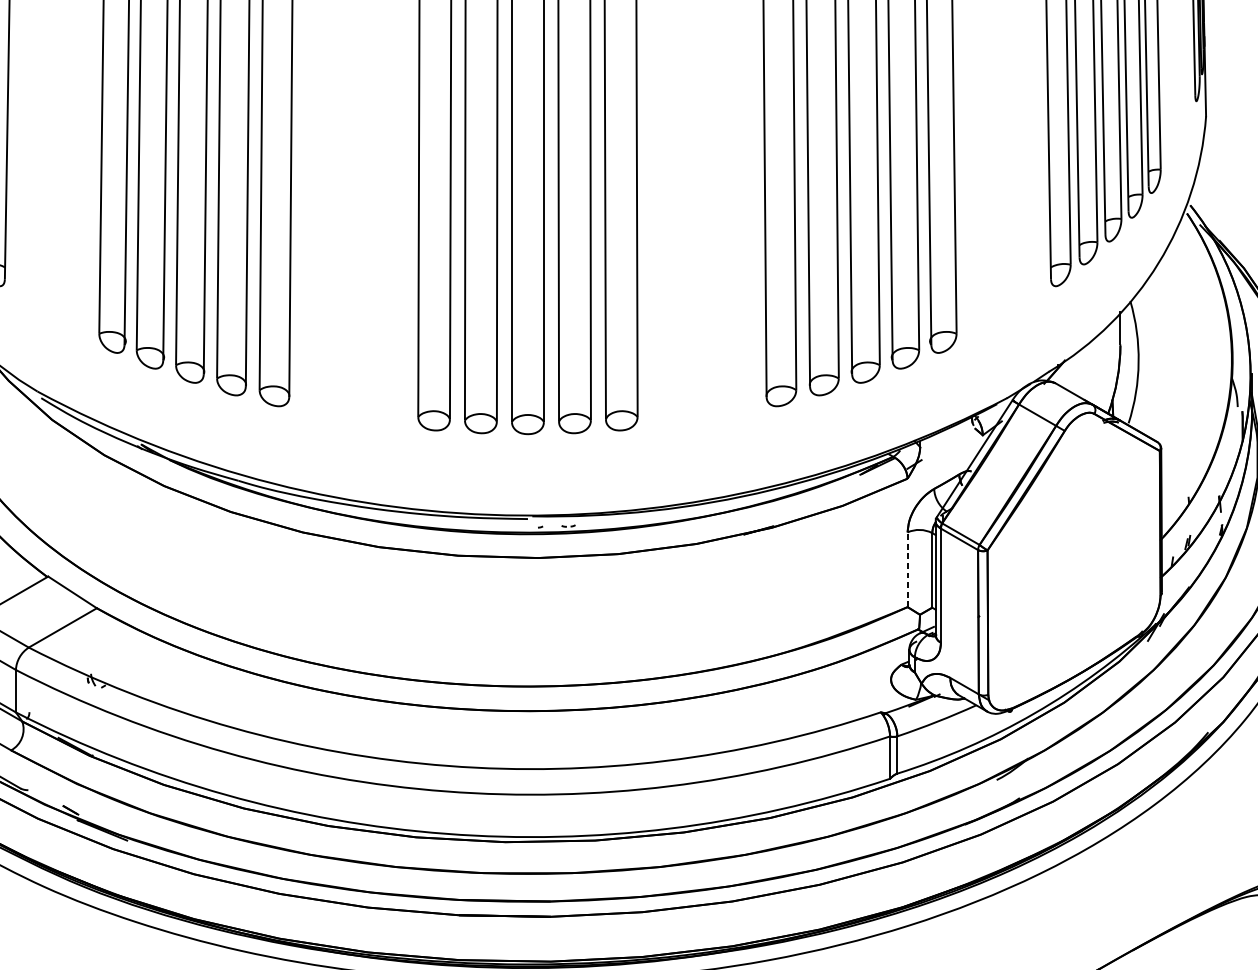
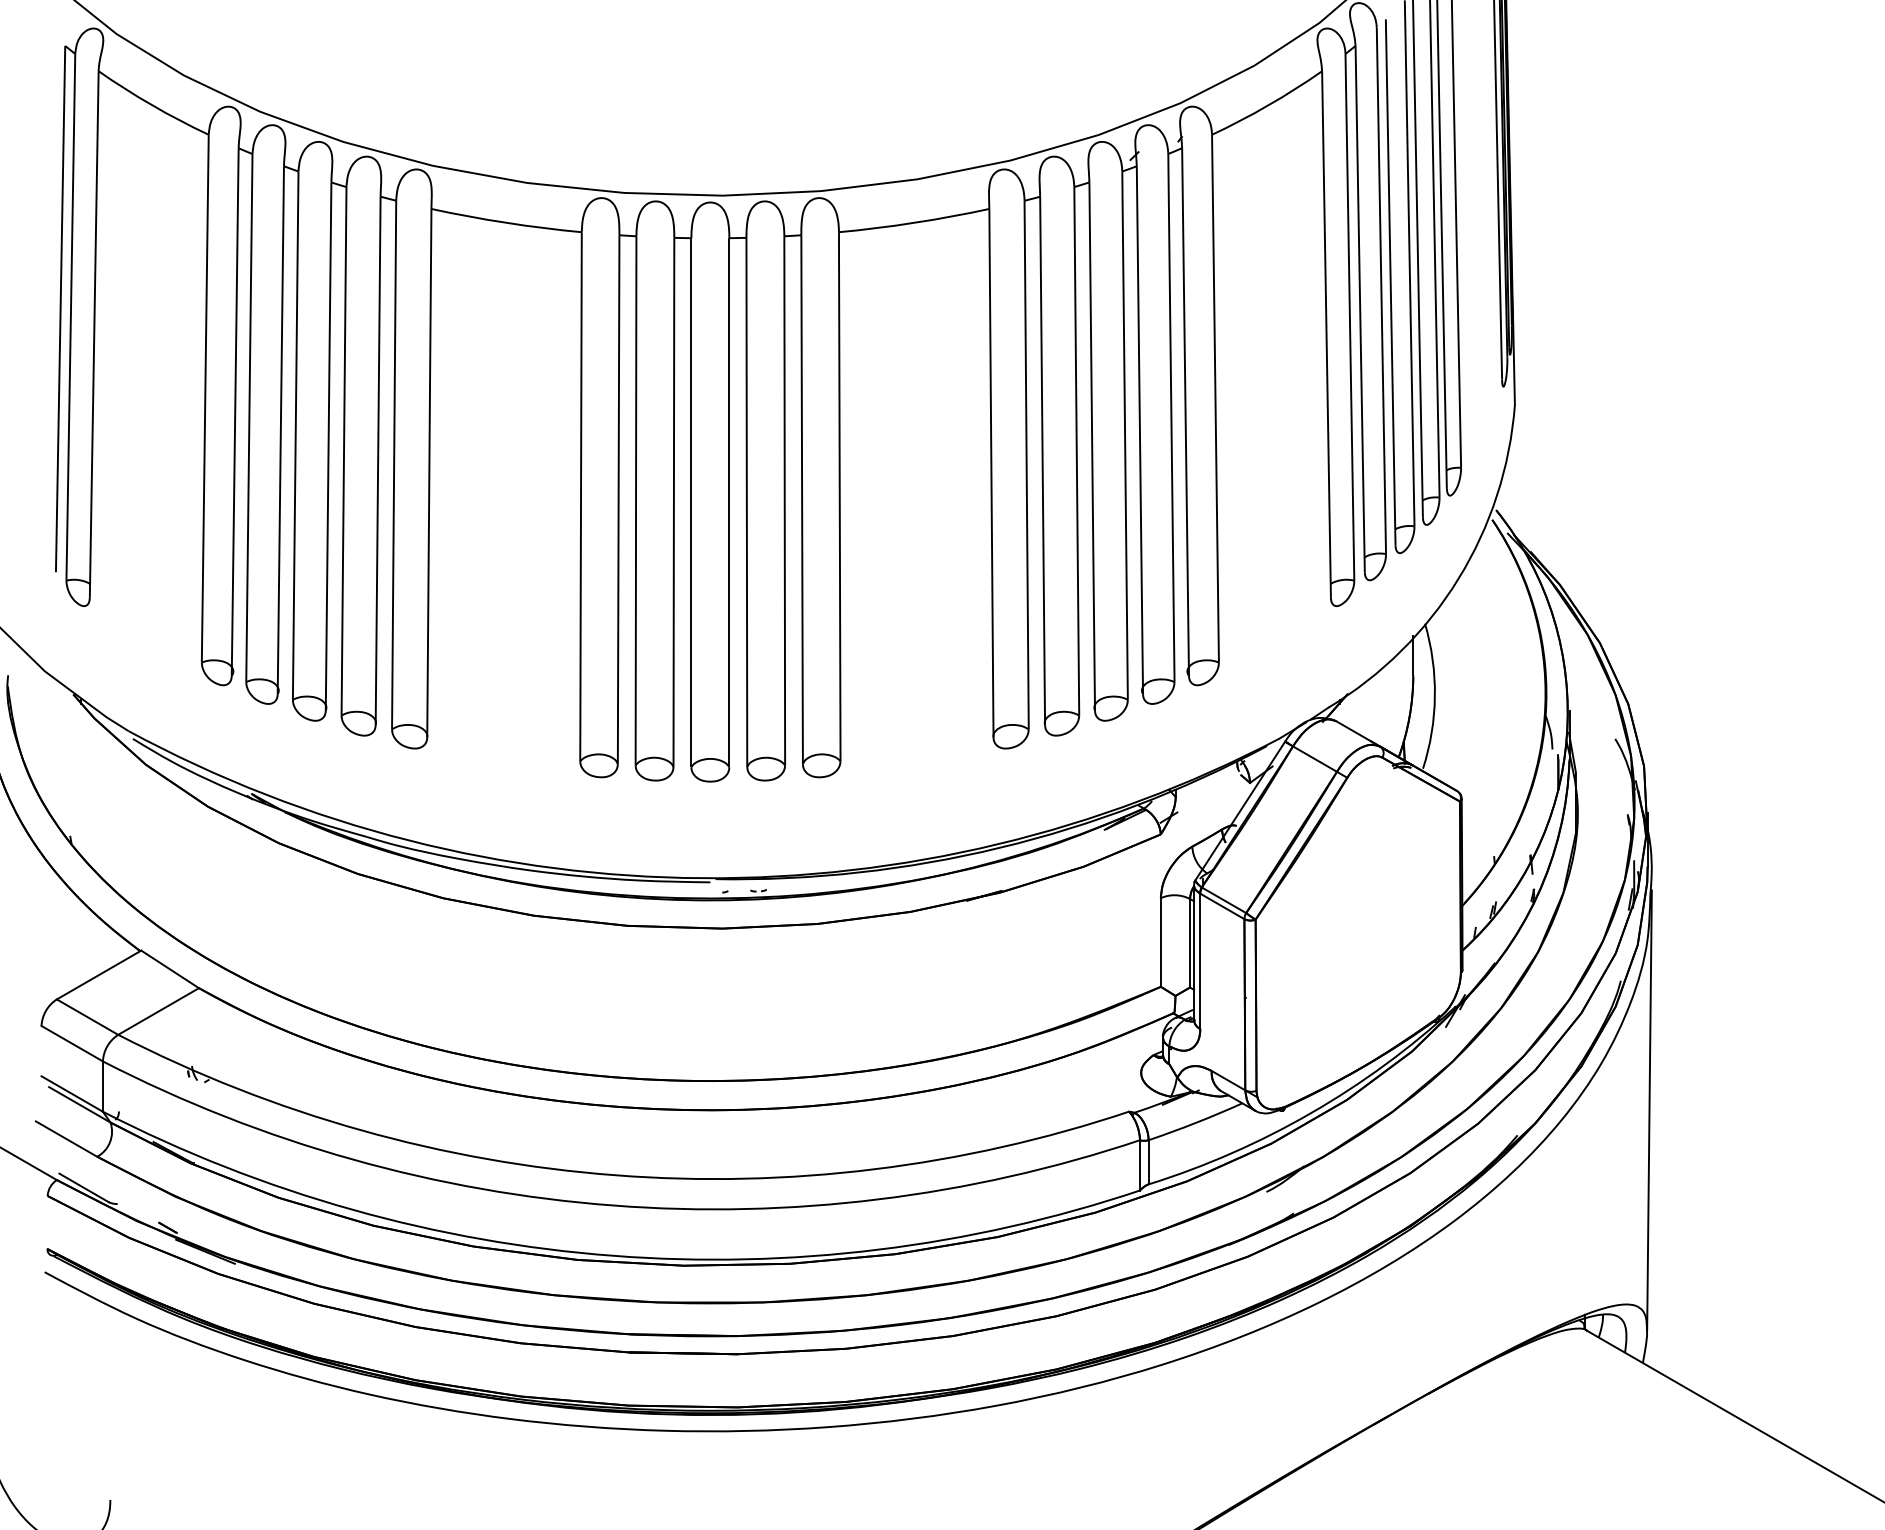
line: (907, 569) -> (1160, 942), dashed -> solid

